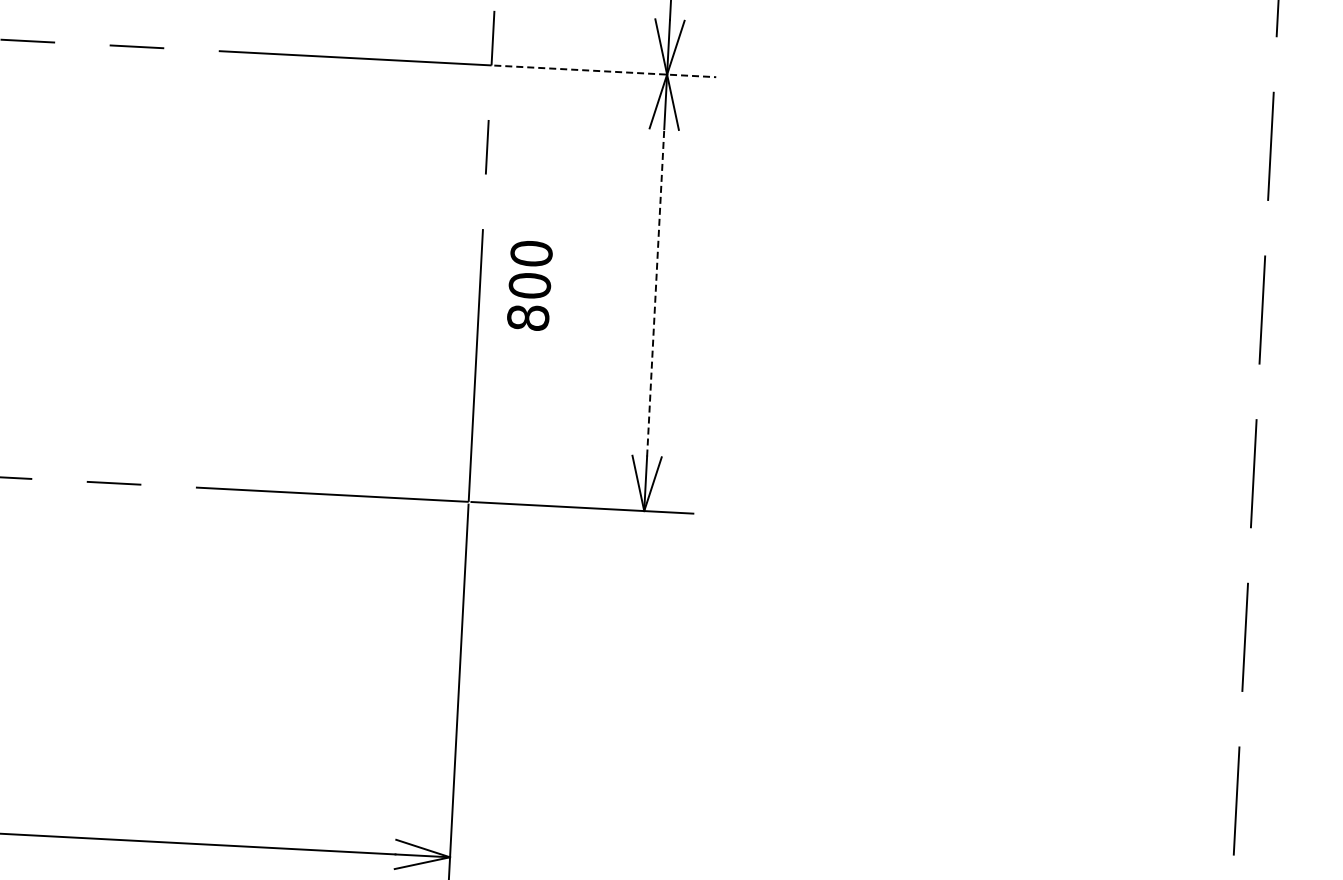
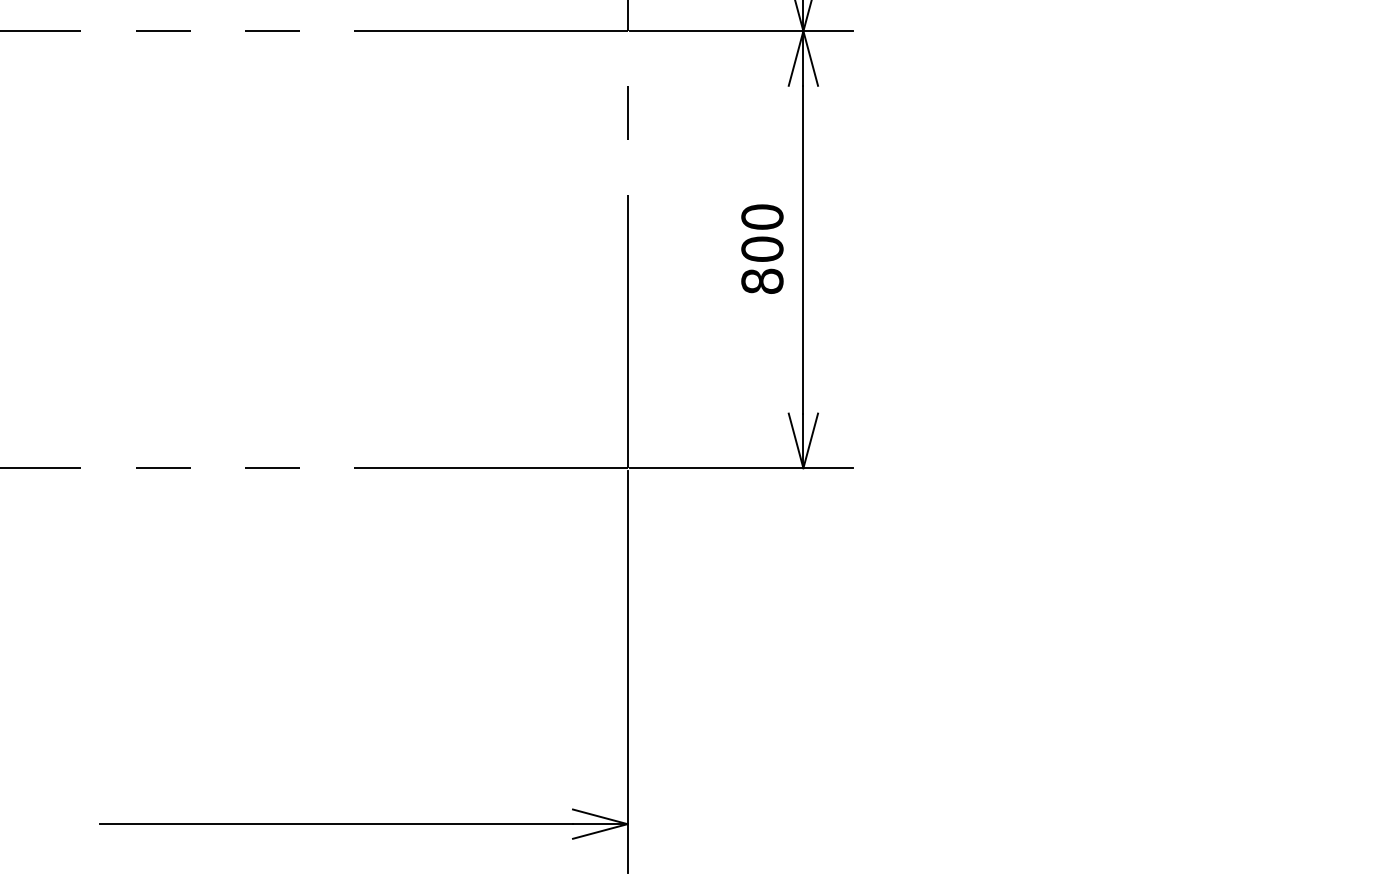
line: (605, 71) -> (741, 31), dashed -> solid
text: (530, 285) -> (762, 248), moved
line: (655, 292) -> (803, 249), dashed -> solid

